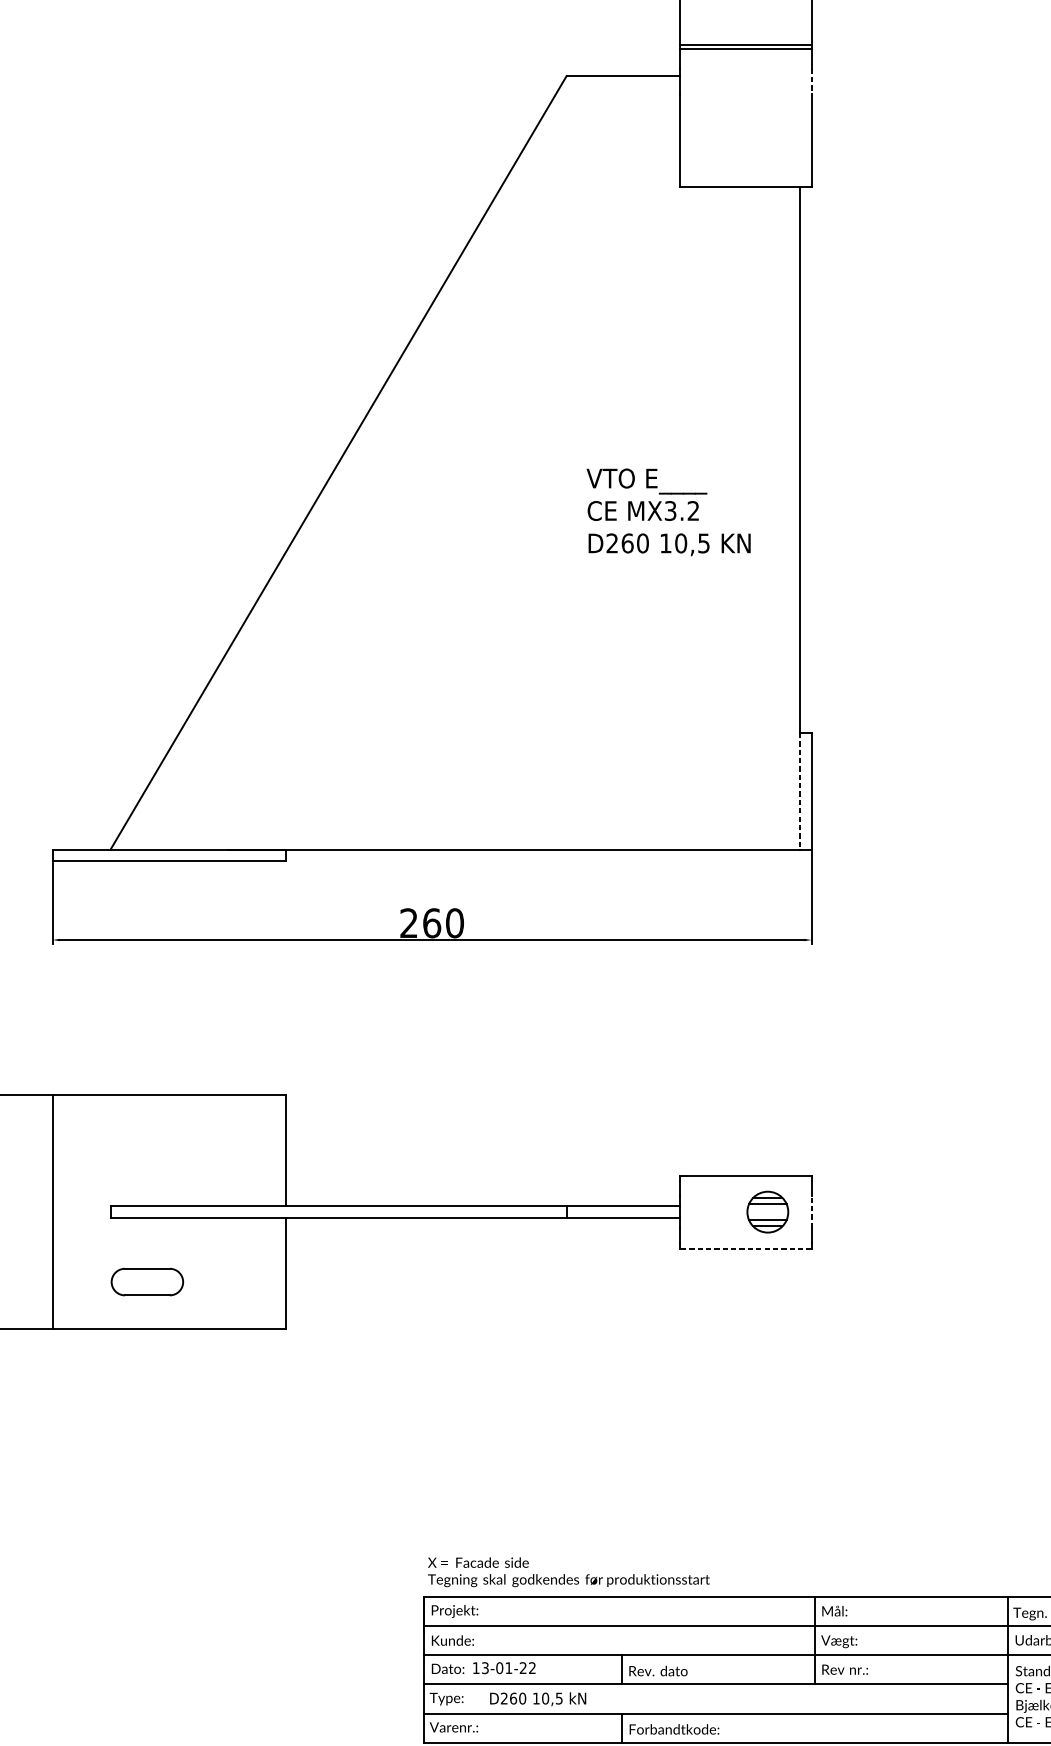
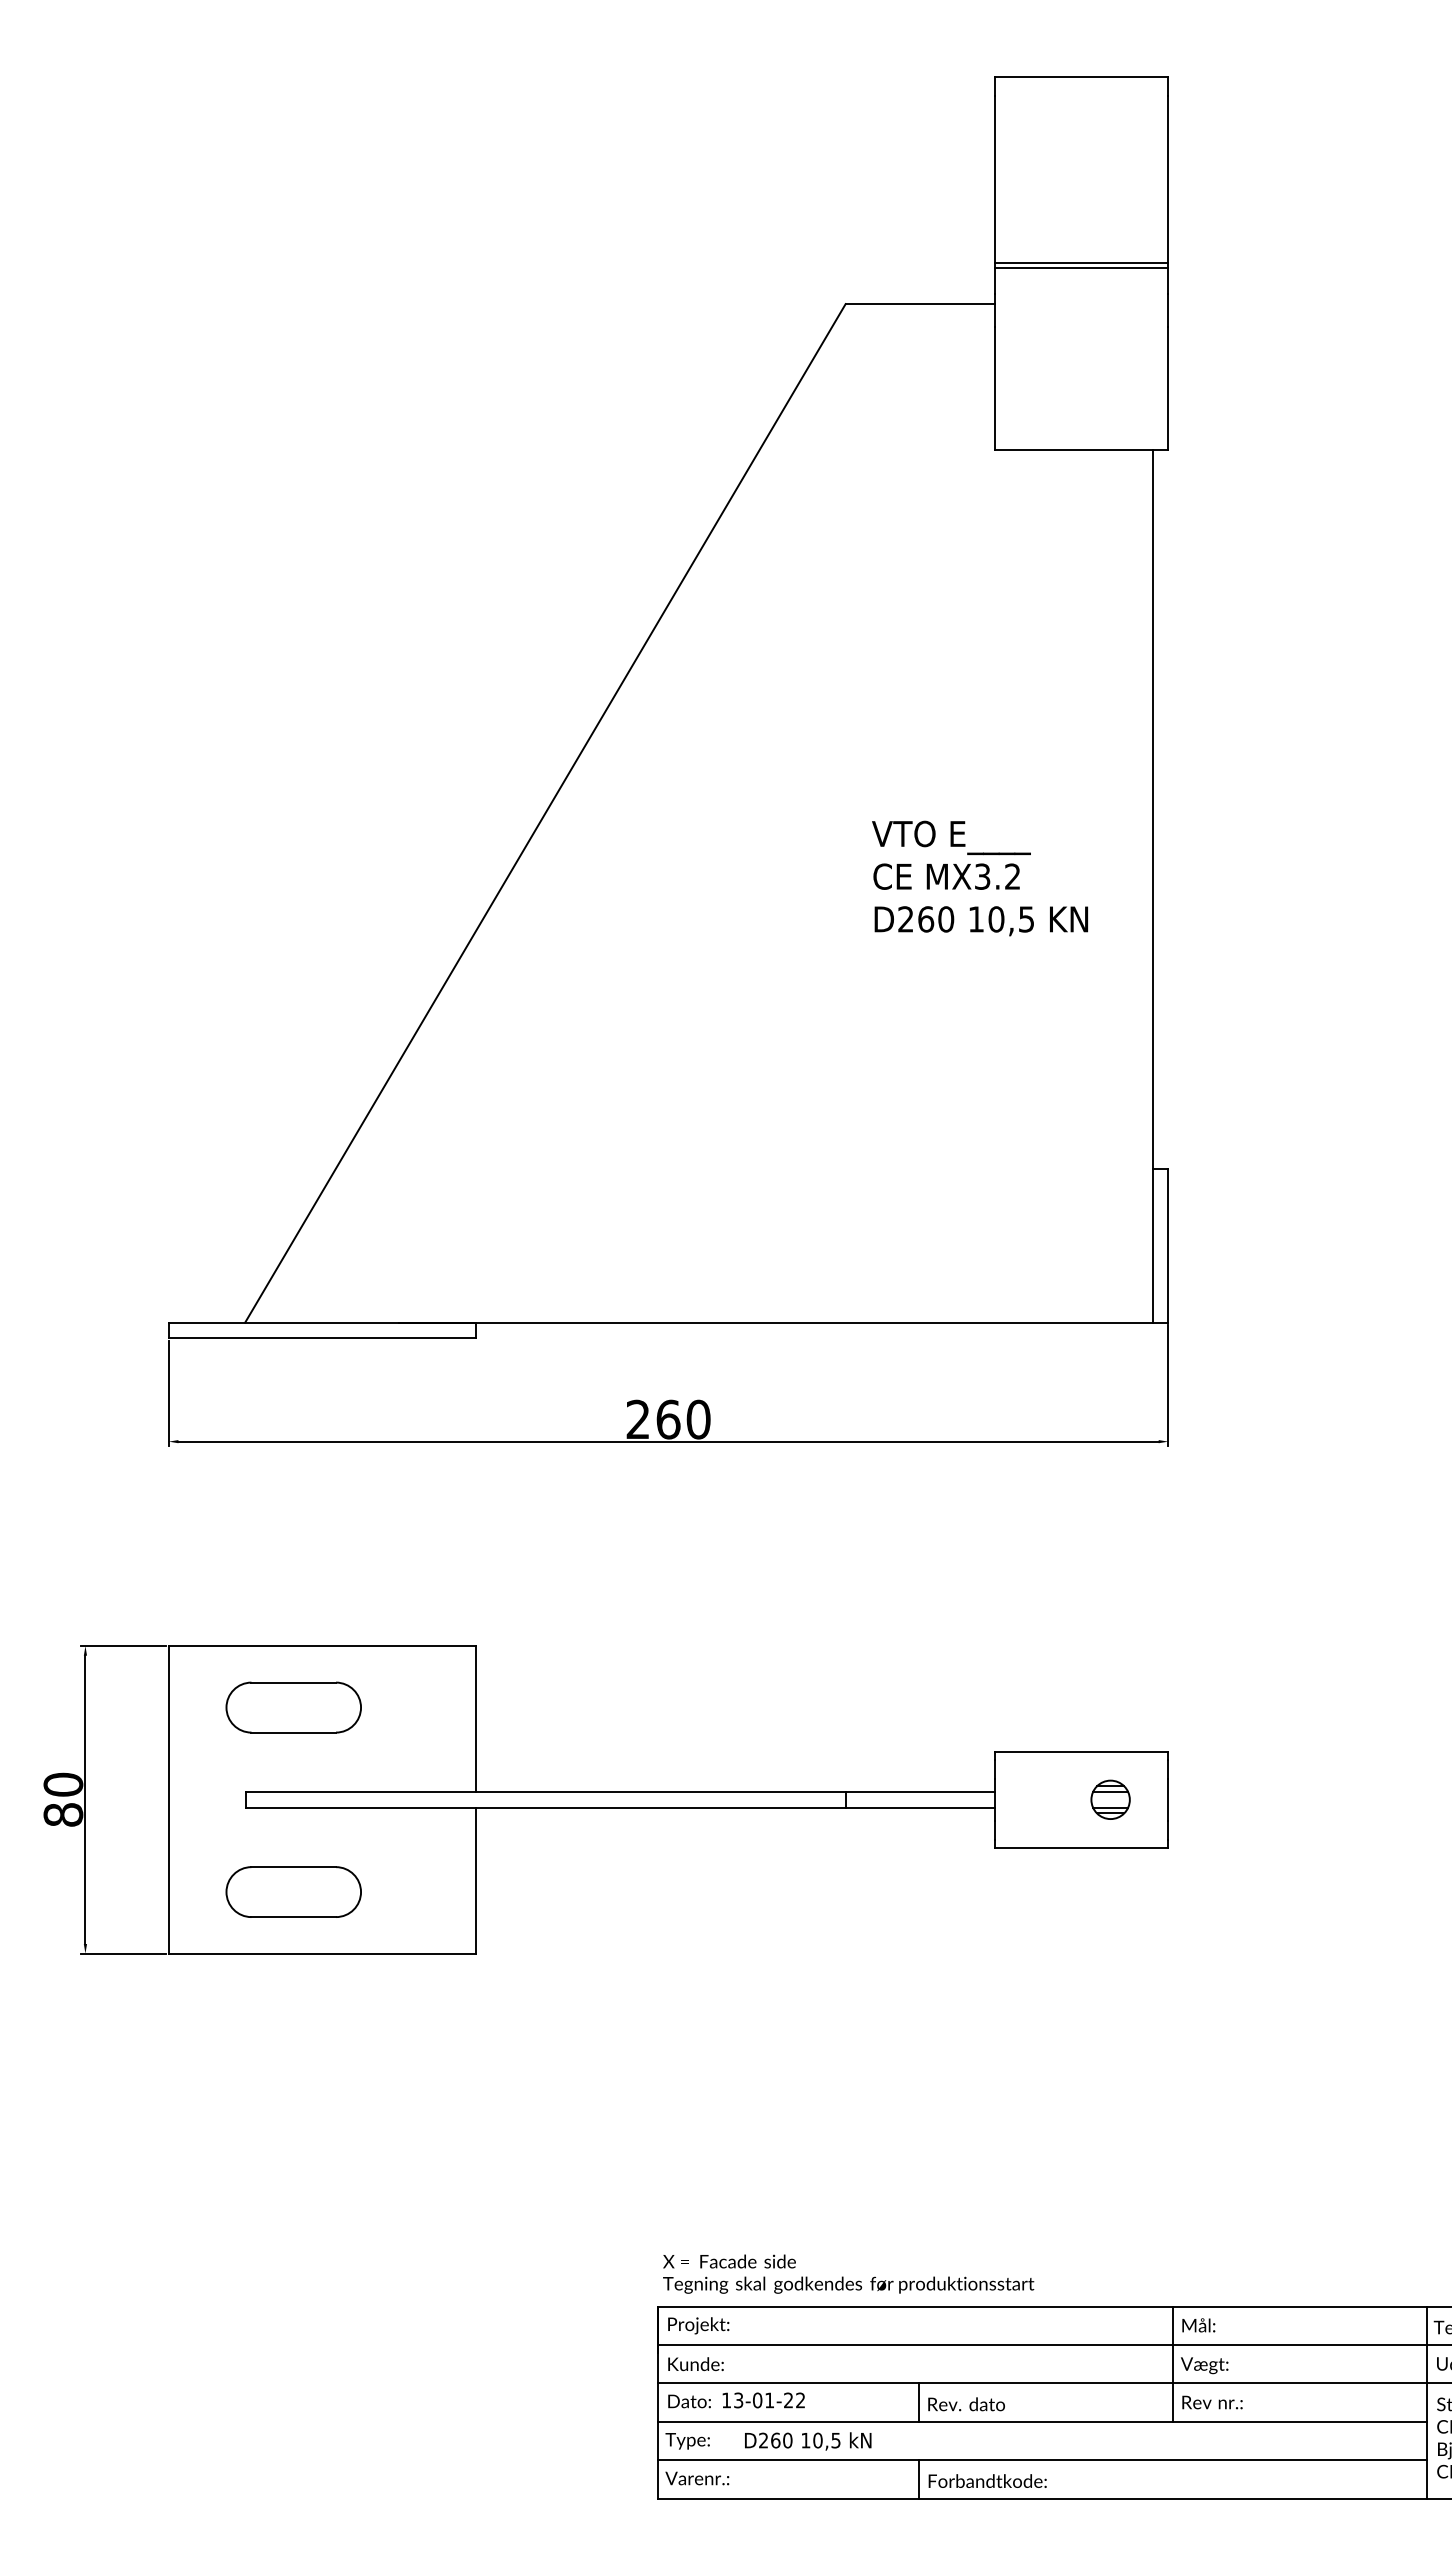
line: (811, 81) -> (1168, 311), dashed -> solid
line: (799, 791) -> (1152, 1245), dashed -> solid
part: (147, 1141) -> (293, 1707), added
part: (767, 1211) -> (1110, 1799), size x0.71
line: (811, 1211) -> (1168, 1799), dashed -> solid
line: (745, 1248) -> (1081, 1847), dashed -> solid
part: (147, 1281) -> (293, 1891), size x1.43

